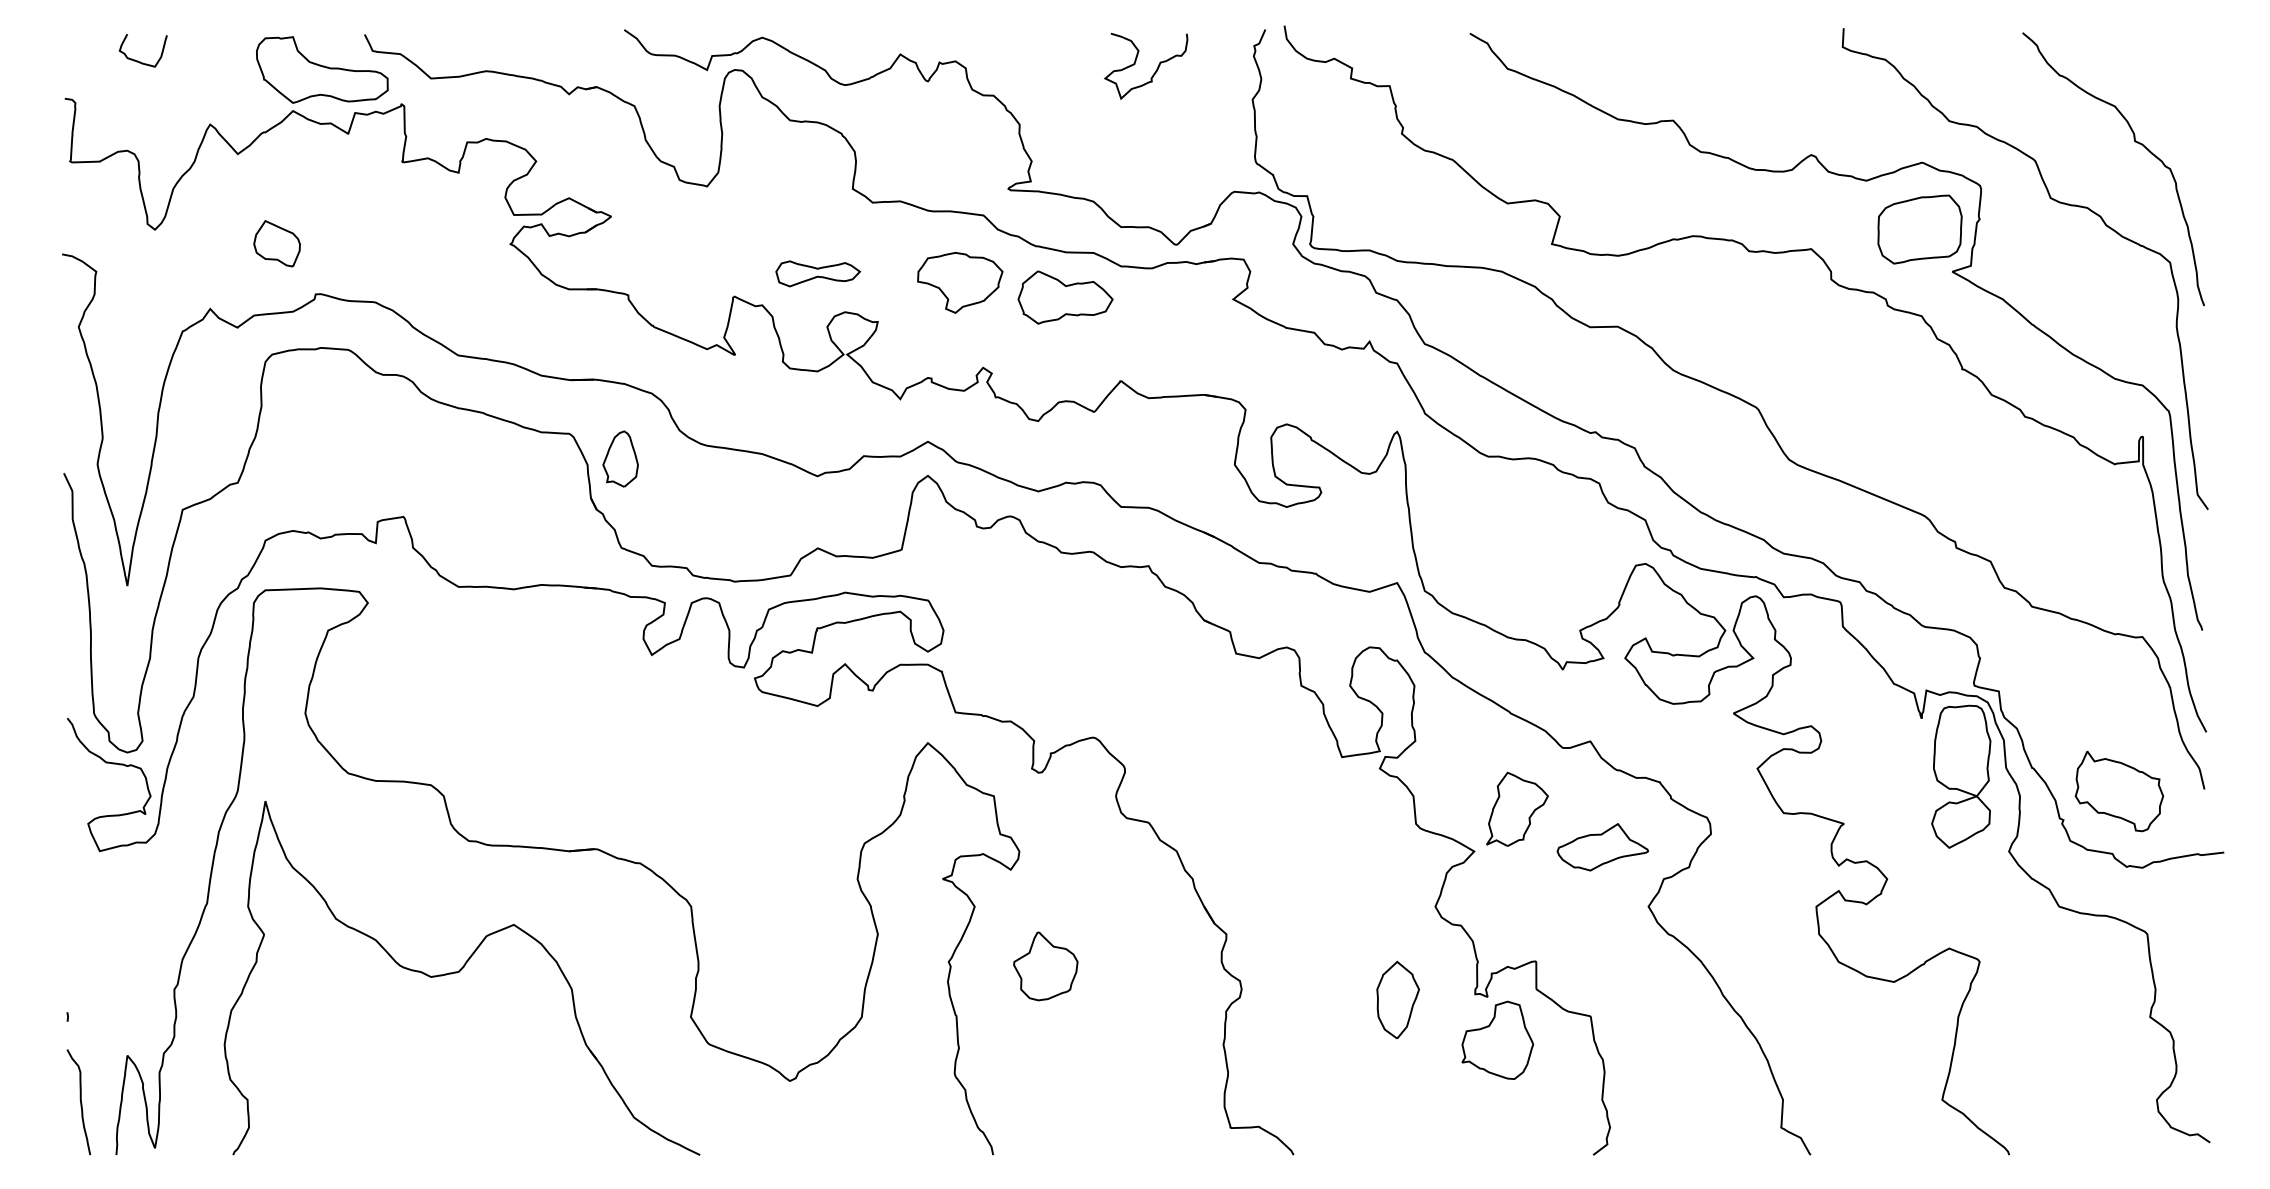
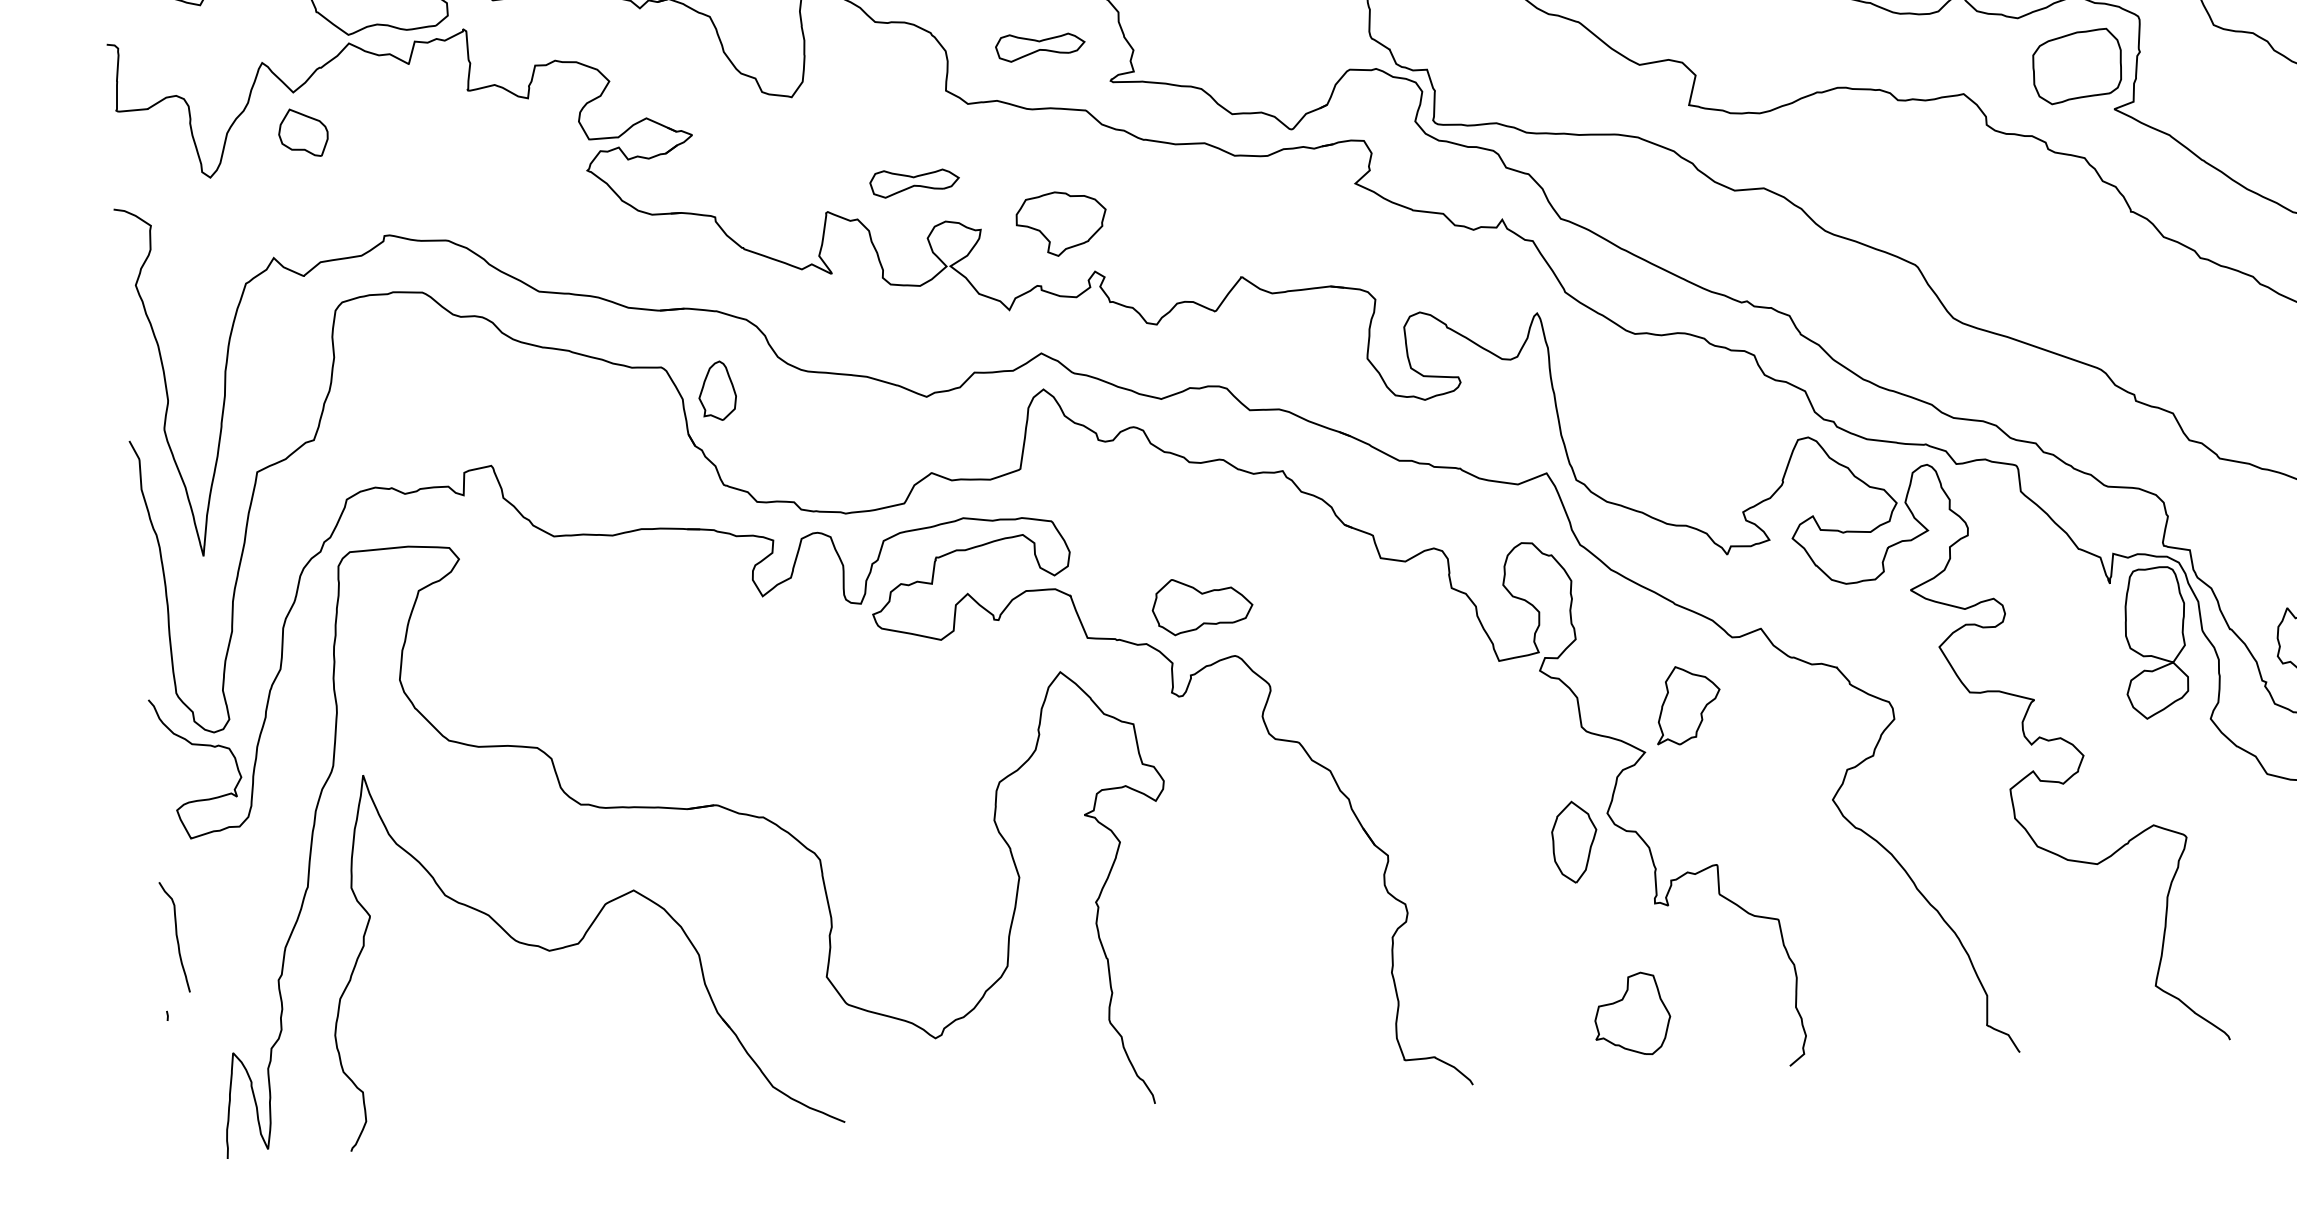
part: (944, 152) -> (1040, 46), added
part: (276, 243) -> (302, 132), moved
part: (960, 282) -> (1061, 223), moved
part: (1065, 297) -> (1202, 605), moved
part: (1602, 847) -> (1780, 740), removed
part: (1045, 966) -> (1198, 901), removed
part: (1397, 999) -> (1574, 841), moved
part: (1497, 1039) -> (1632, 1013), moved
curve: (80, 1102) -> (176, 937), moved

